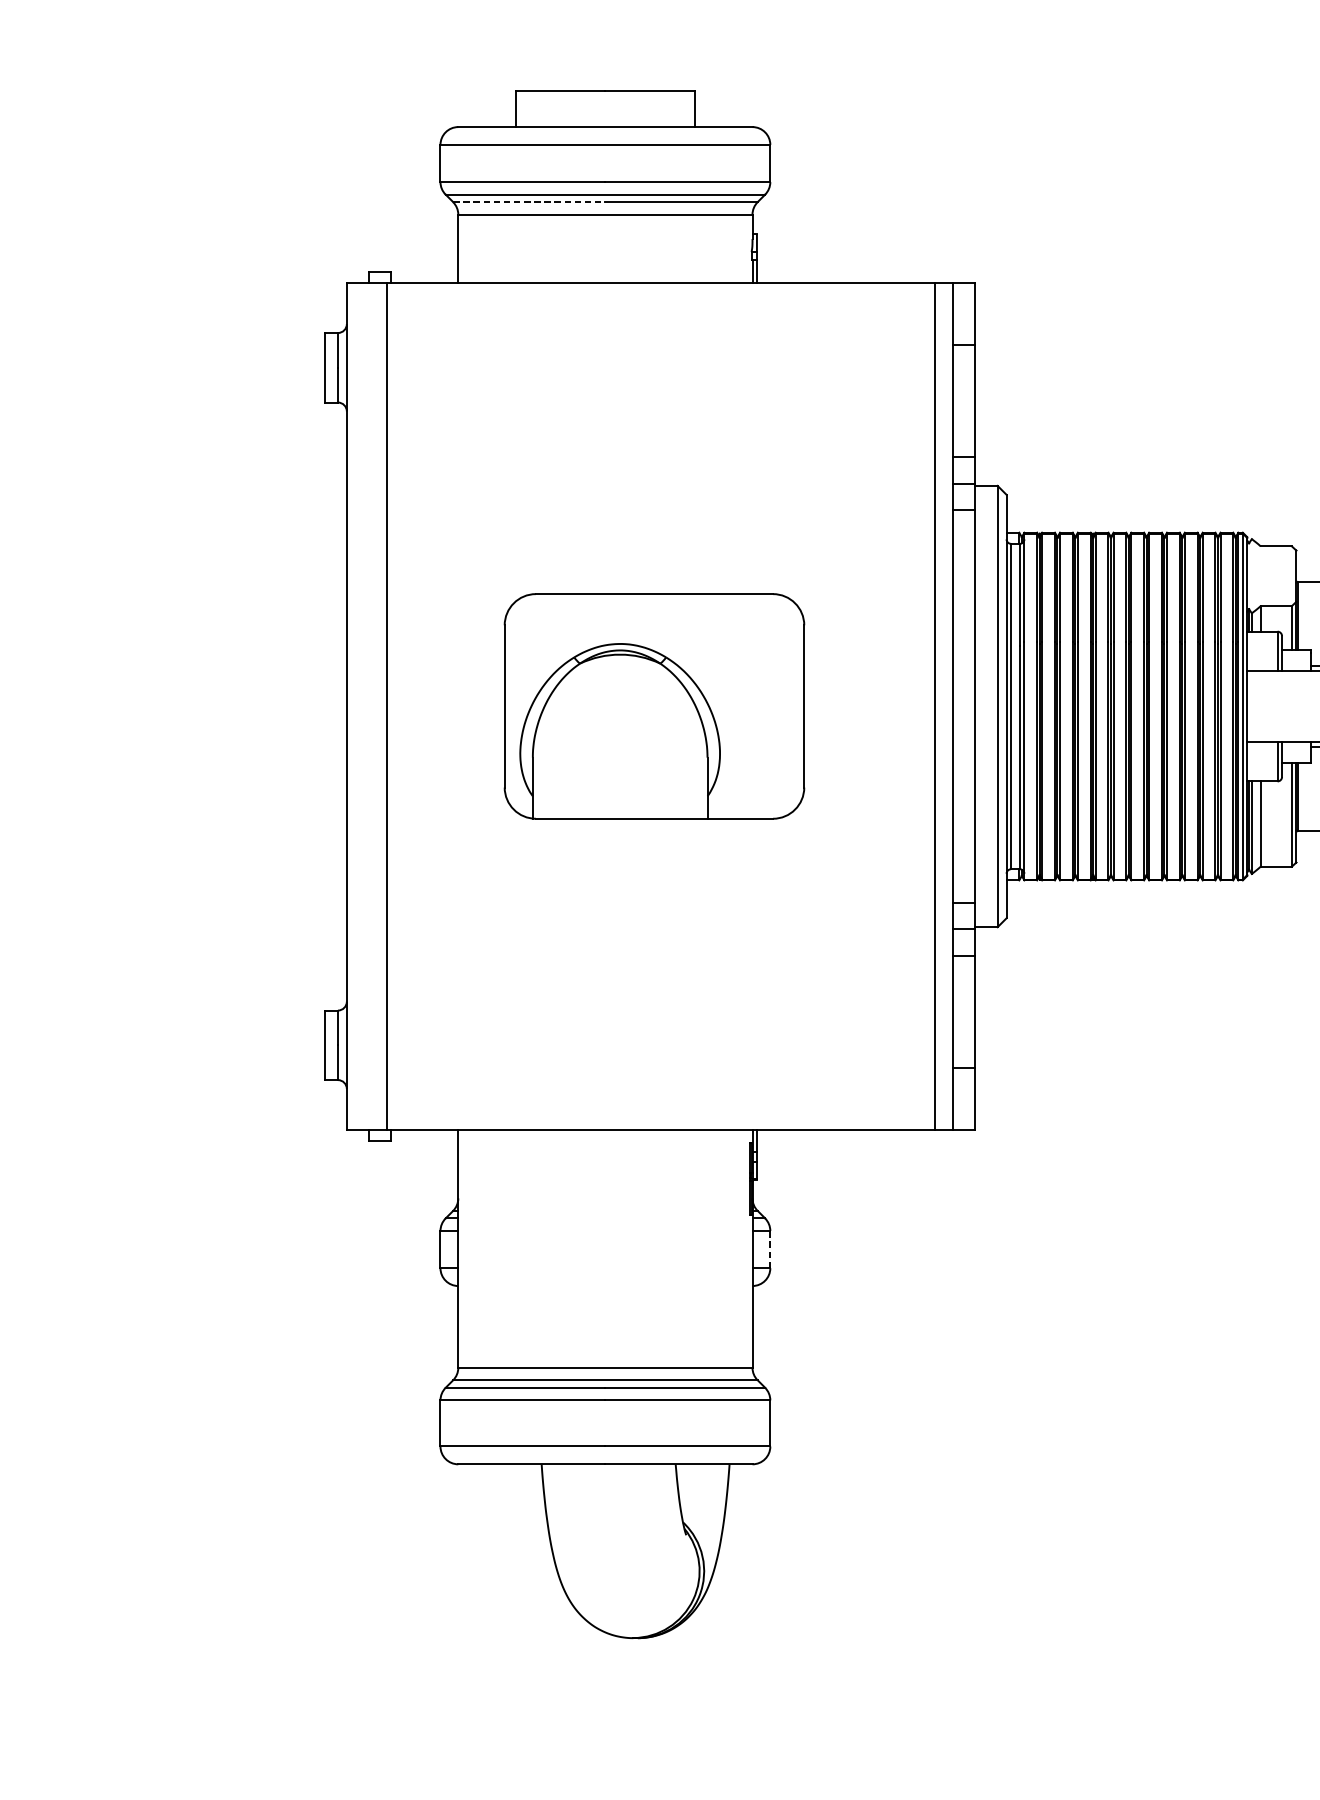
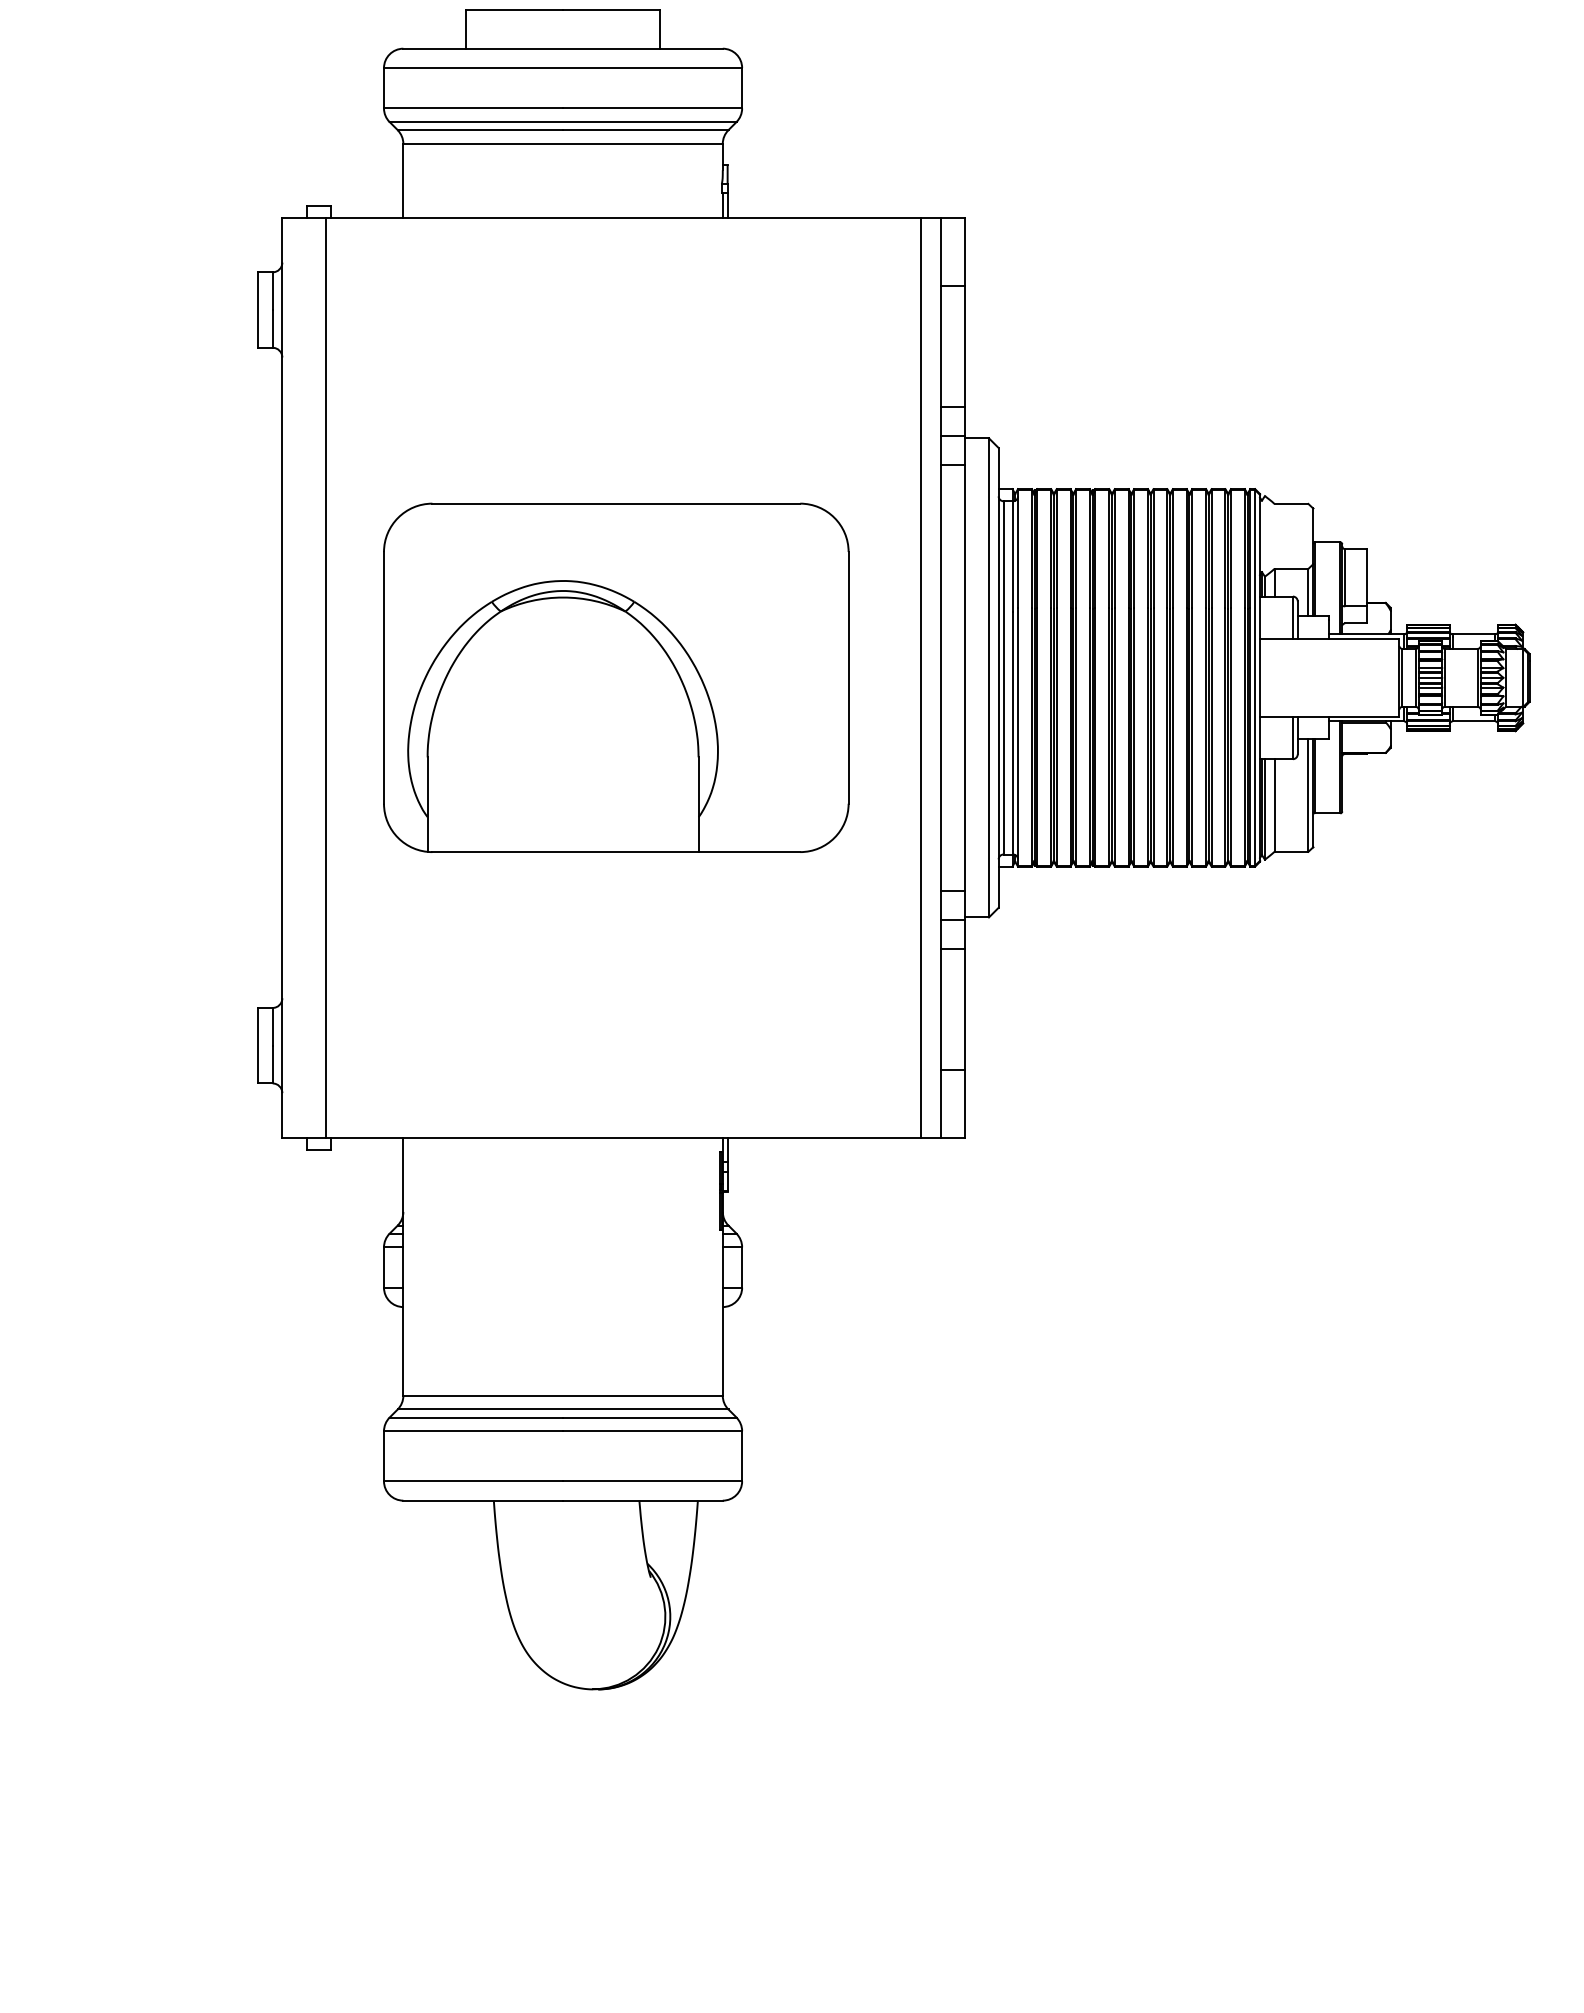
line: (529, 202) -> (480, 130), dashed -> solid
part: (654, 706) -> (616, 677), size x1.43
line: (770, 1249) -> (742, 1267), dashed -> solid

